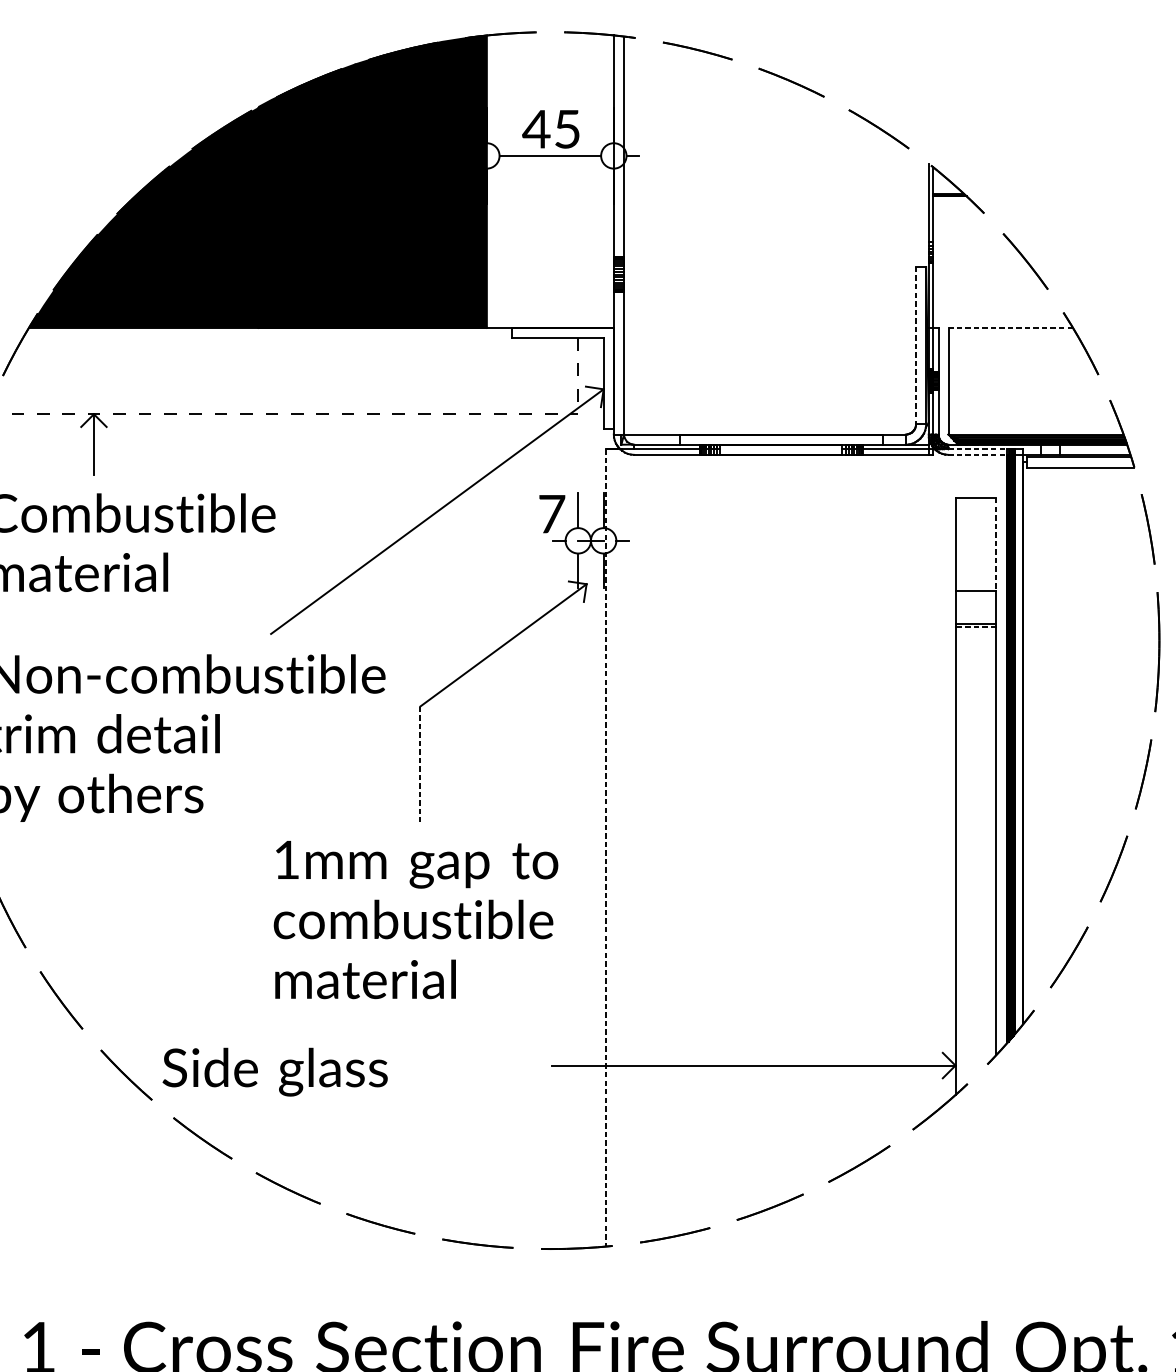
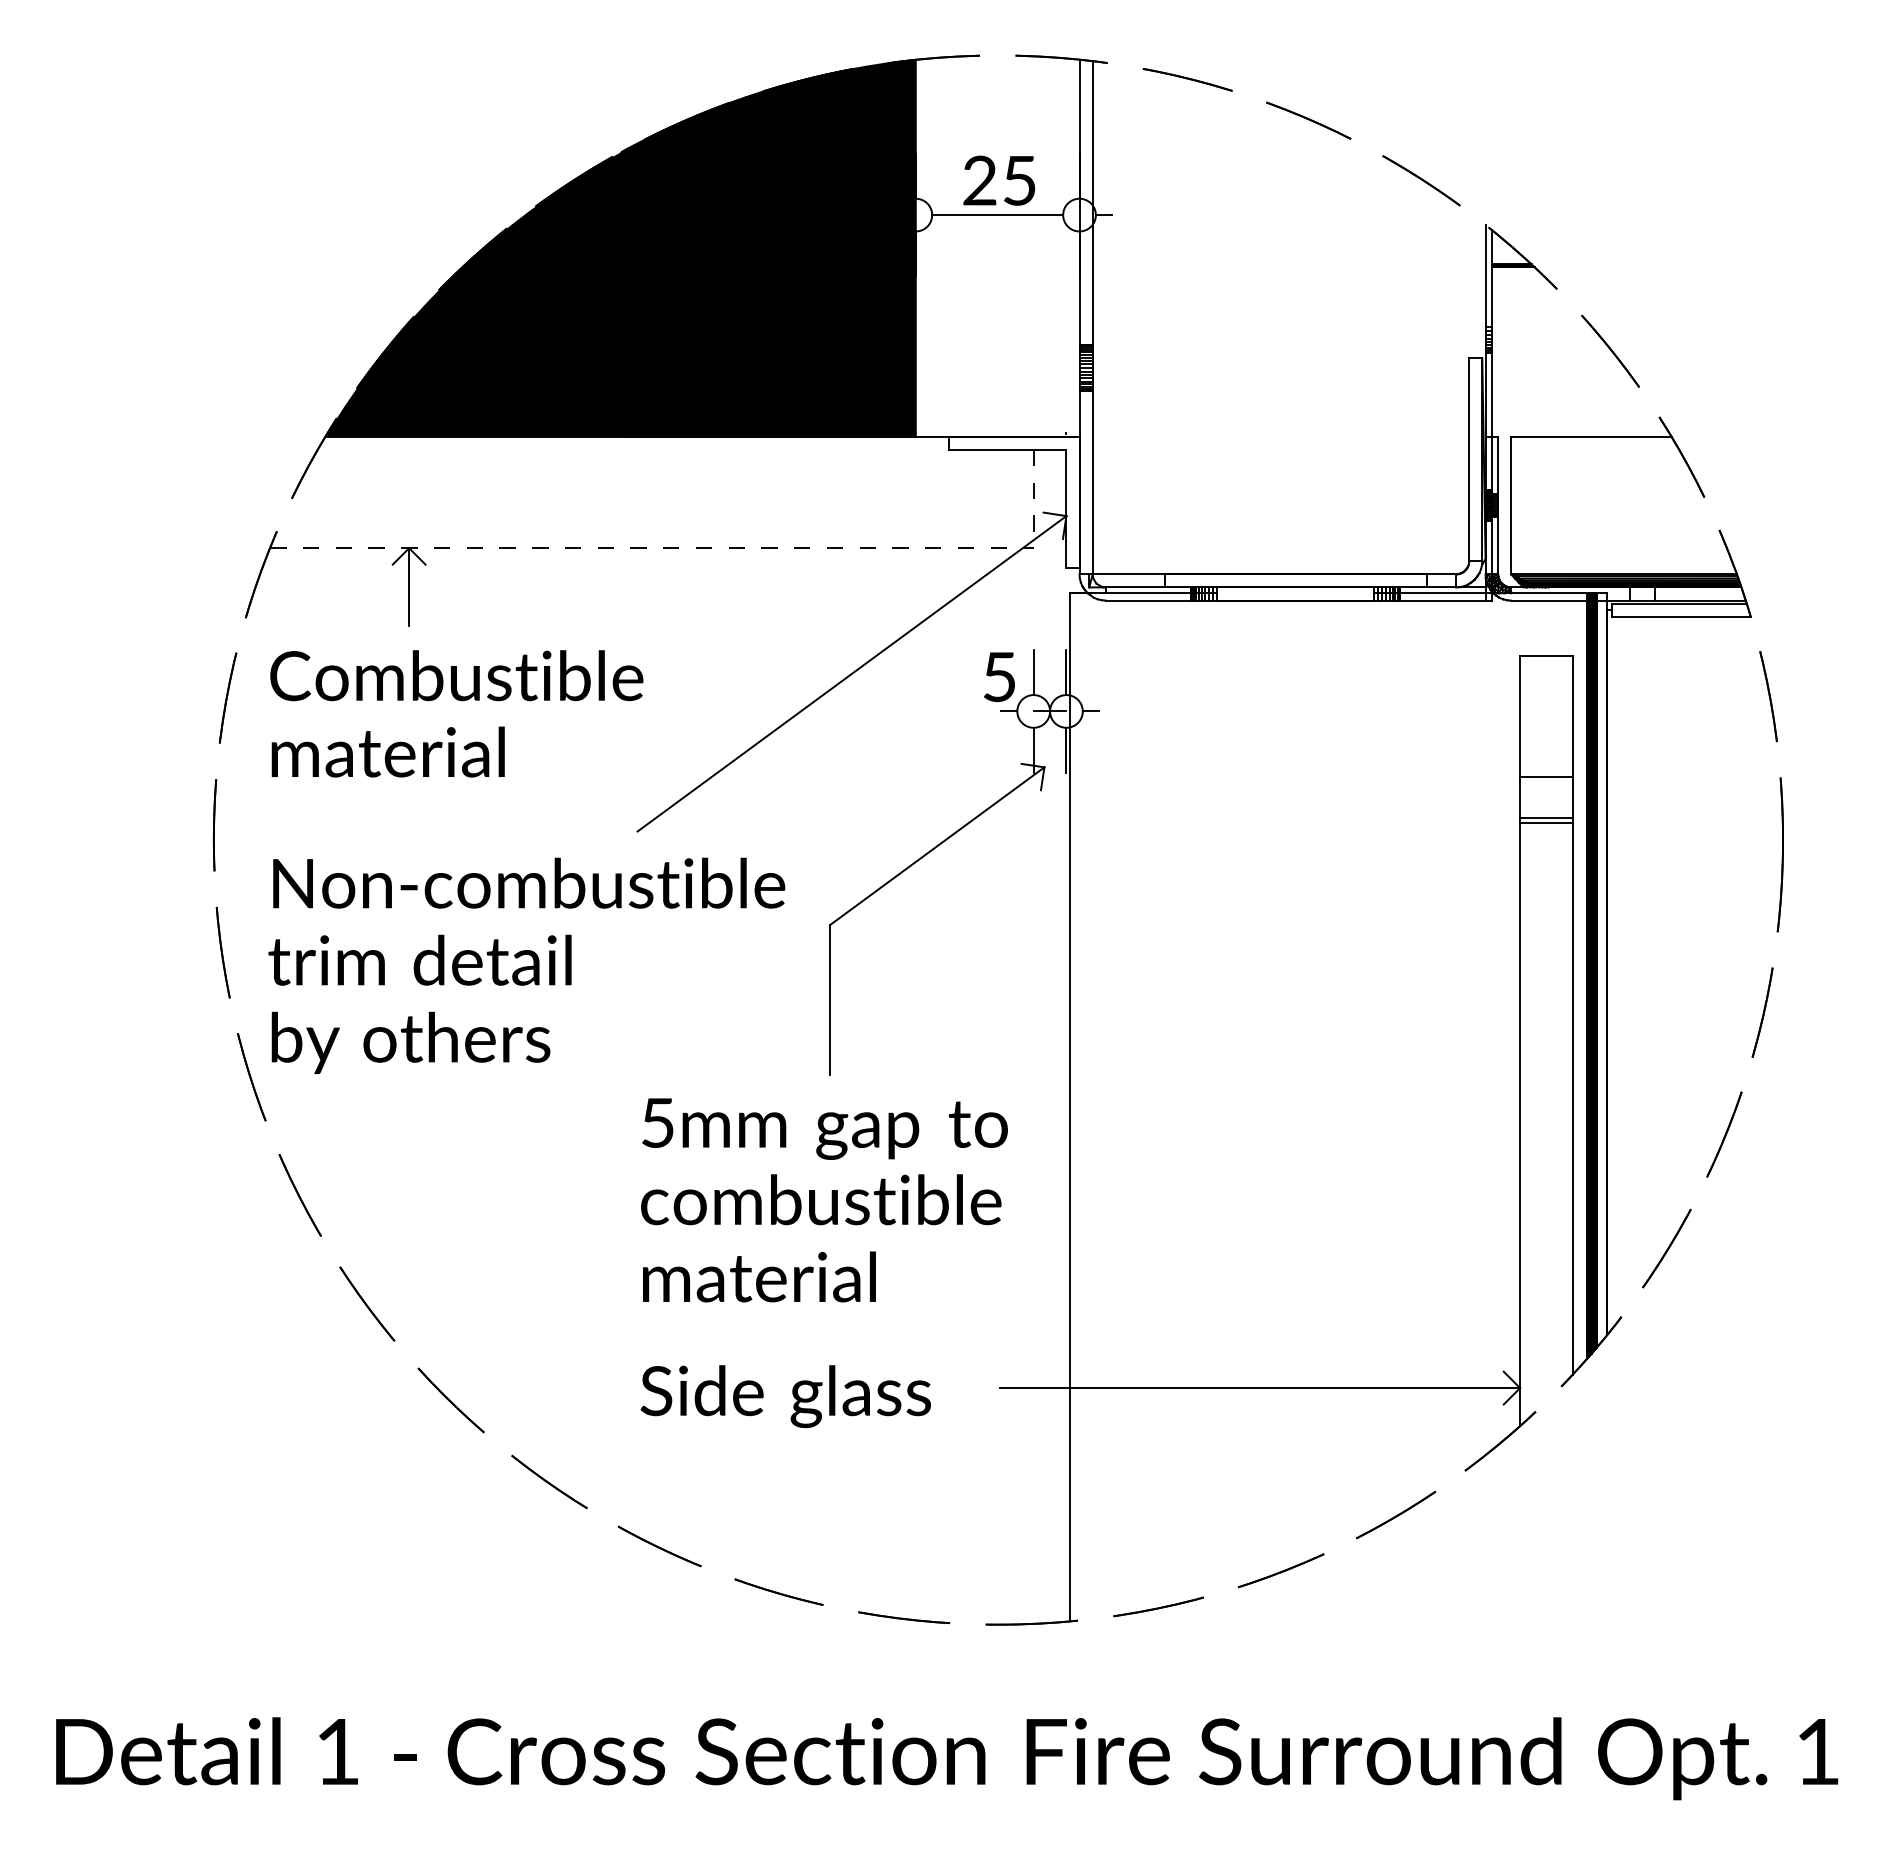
text: (536, 129) -> (979, 180), 45 -> 25
line: (1010, 327) -> (1590, 436), dashed -> solid
line: (916, 345) -> (1469, 459), dashed -> solid
line: (978, 449) -> (1549, 593), dashed -> solid
line: (978, 454) -> (1549, 600), dashed -> solid
text: (551, 514) -> (999, 677), 7 -> 5
line: (996, 544) -> (1572, 716), dashed -> solid
line: (975, 626) -> (1545, 822), dashed -> solid
line: (420, 764) -> (830, 999), dashed -> solid
line: (606, 847) -> (1069, 1107), dashed -> solid
text: (286, 860) -> (657, 1123), 1mm -> 5mm
text: (274, 1072) -> (785, 1396), moved

